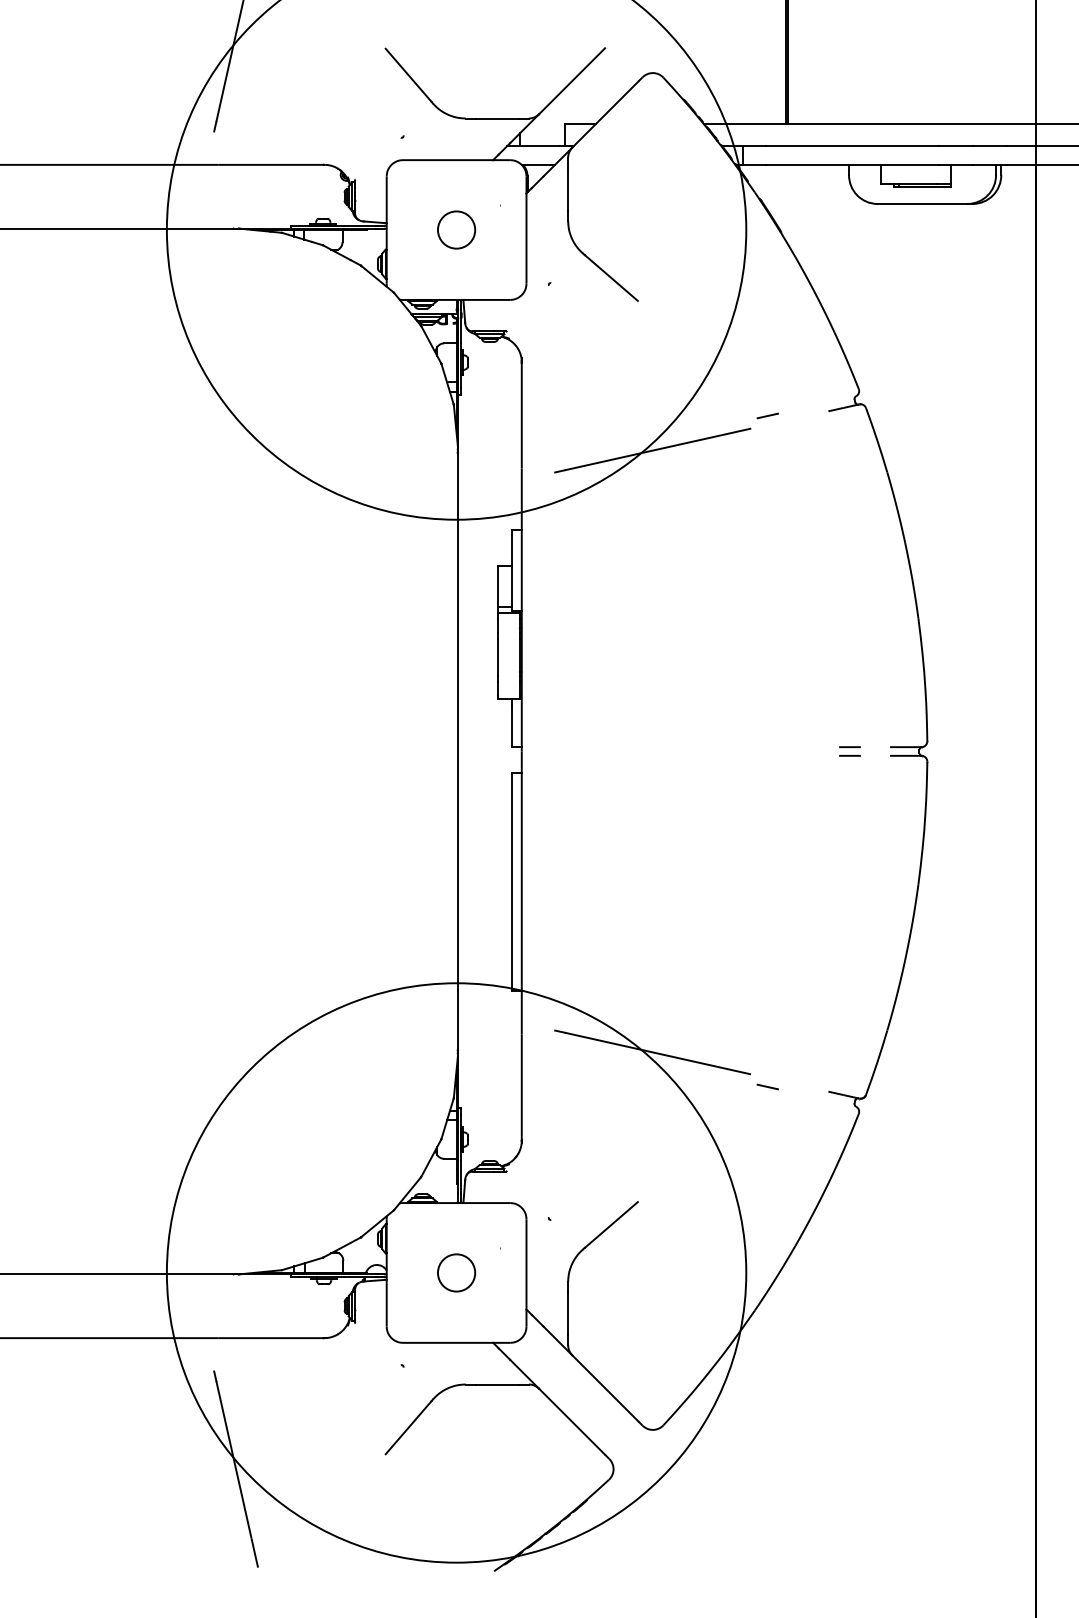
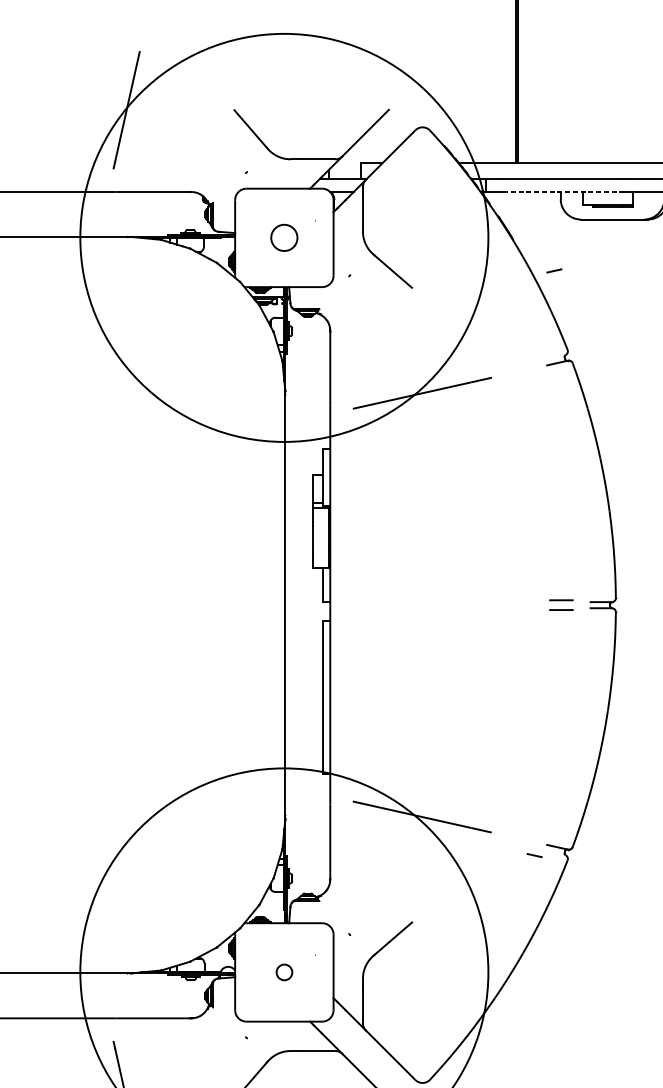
line: (852, 164) -> (563, 191), solid -> dashed
line: (767, 415) -> (554, 270), moved
part: (849, 751) -> (561, 605), size x1.6
line: (767, 1086) -> (534, 855), moved
circle: (456, 1272) -> (284, 972), size x0.6

